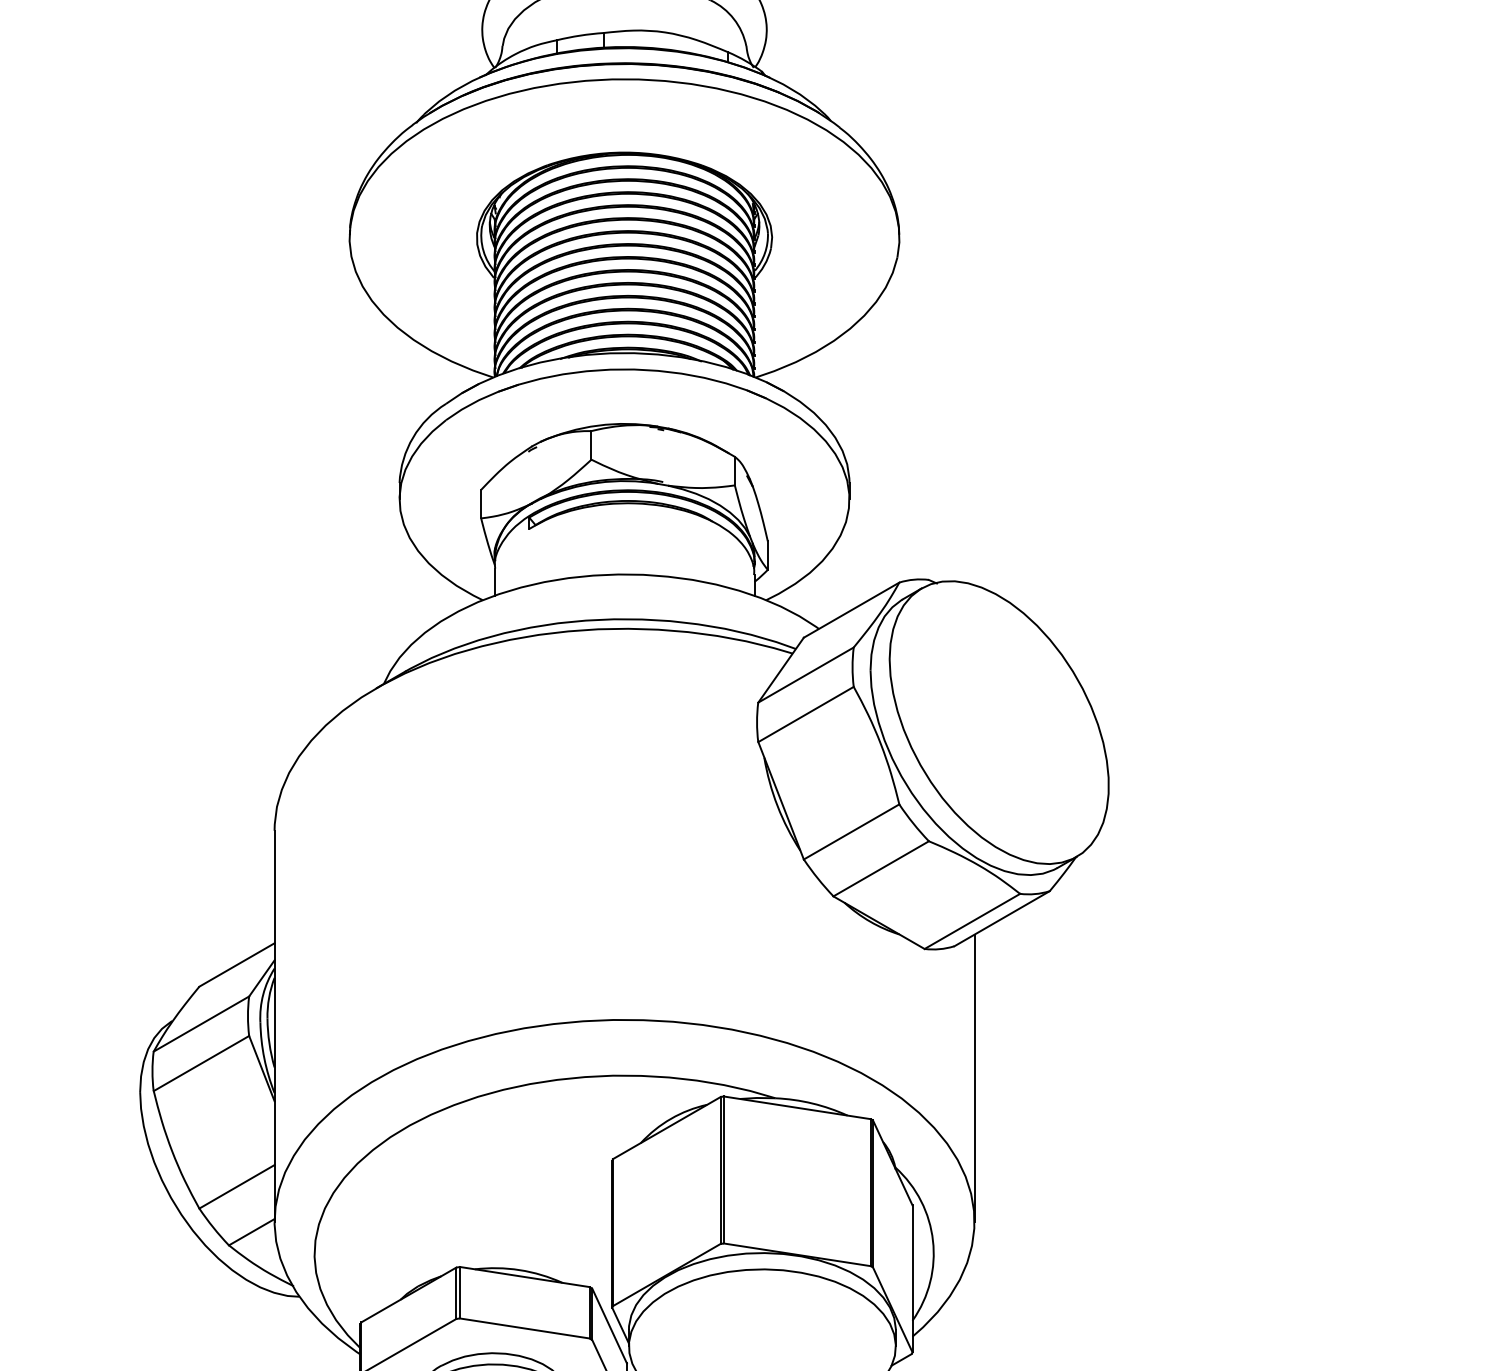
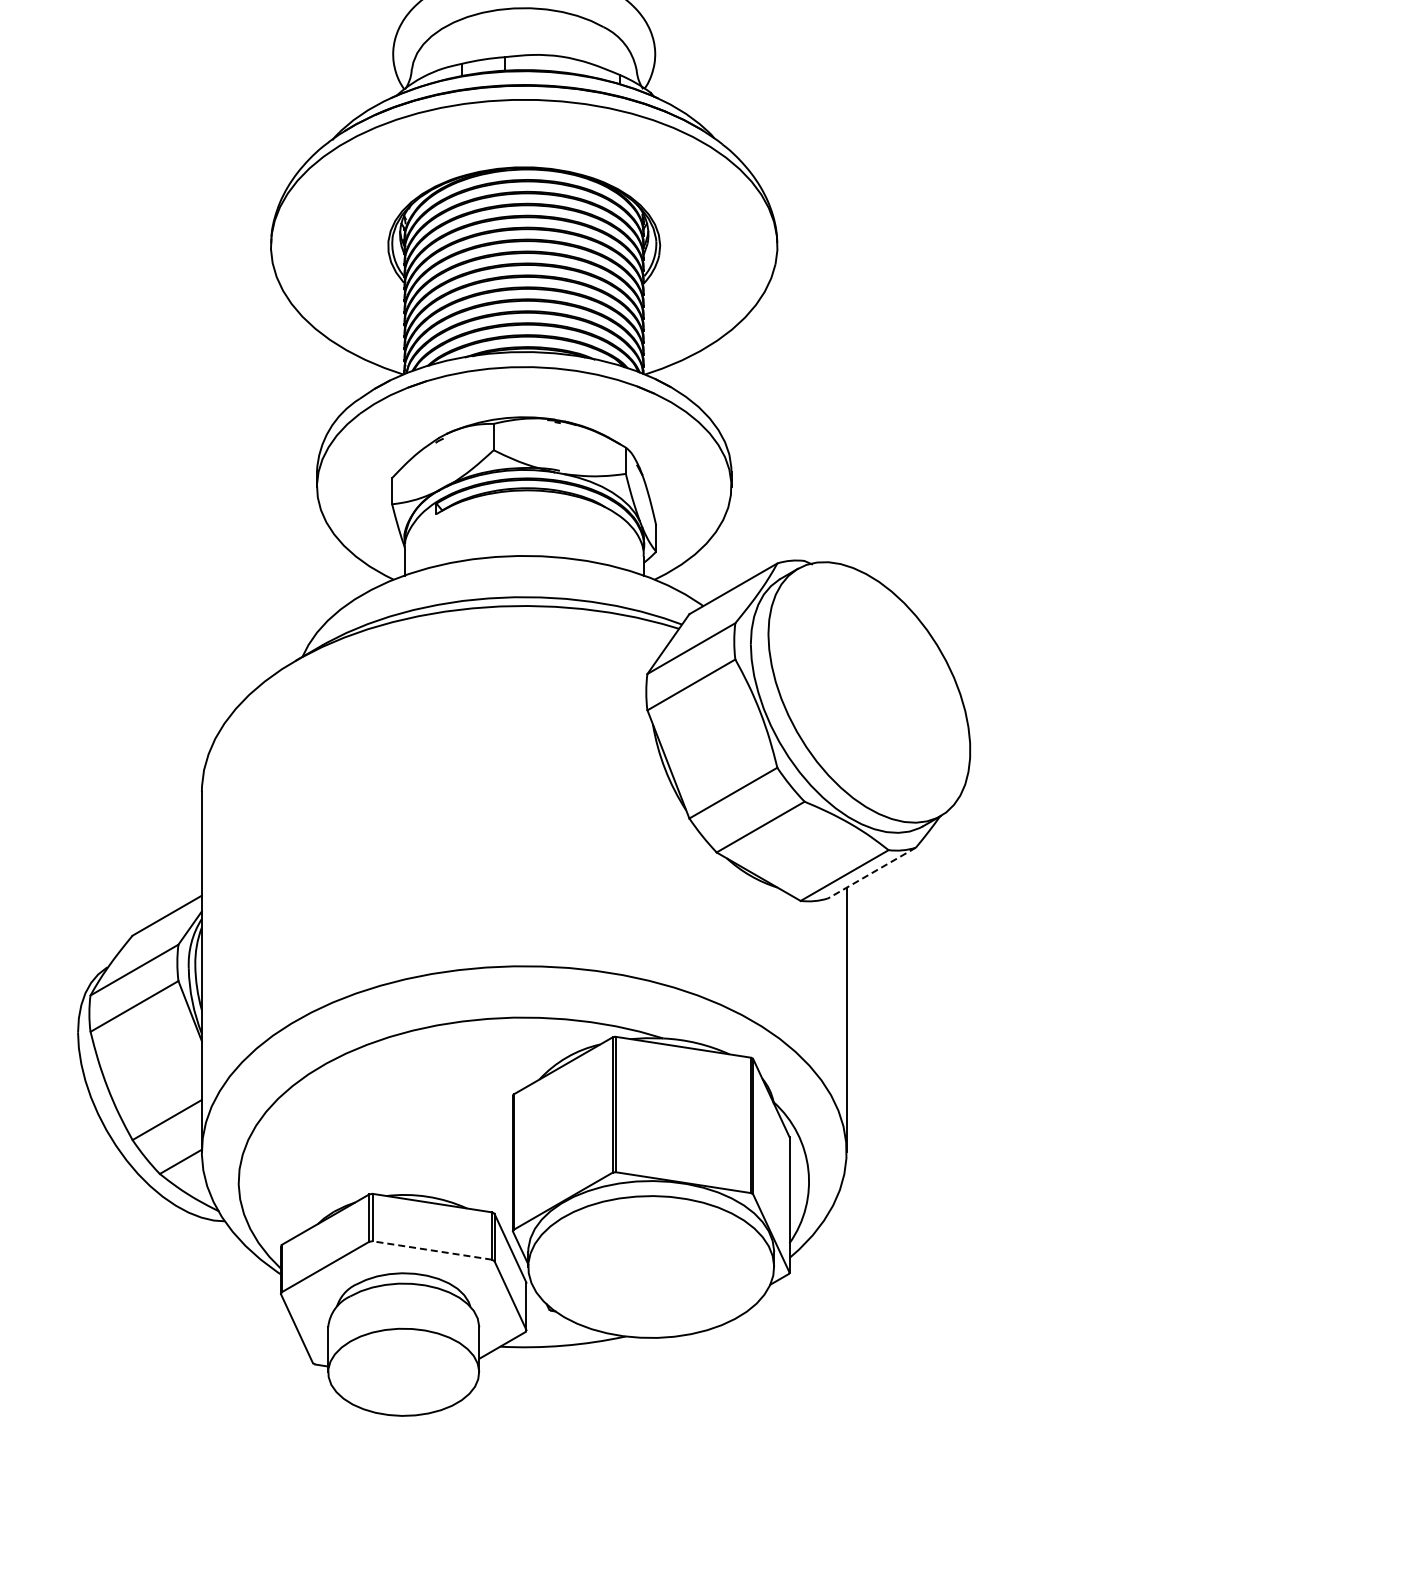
line: (1001, 919) -> (871, 873), solid -> dashed
line: (523, 1328) -> (431, 1250), solid -> dashed

